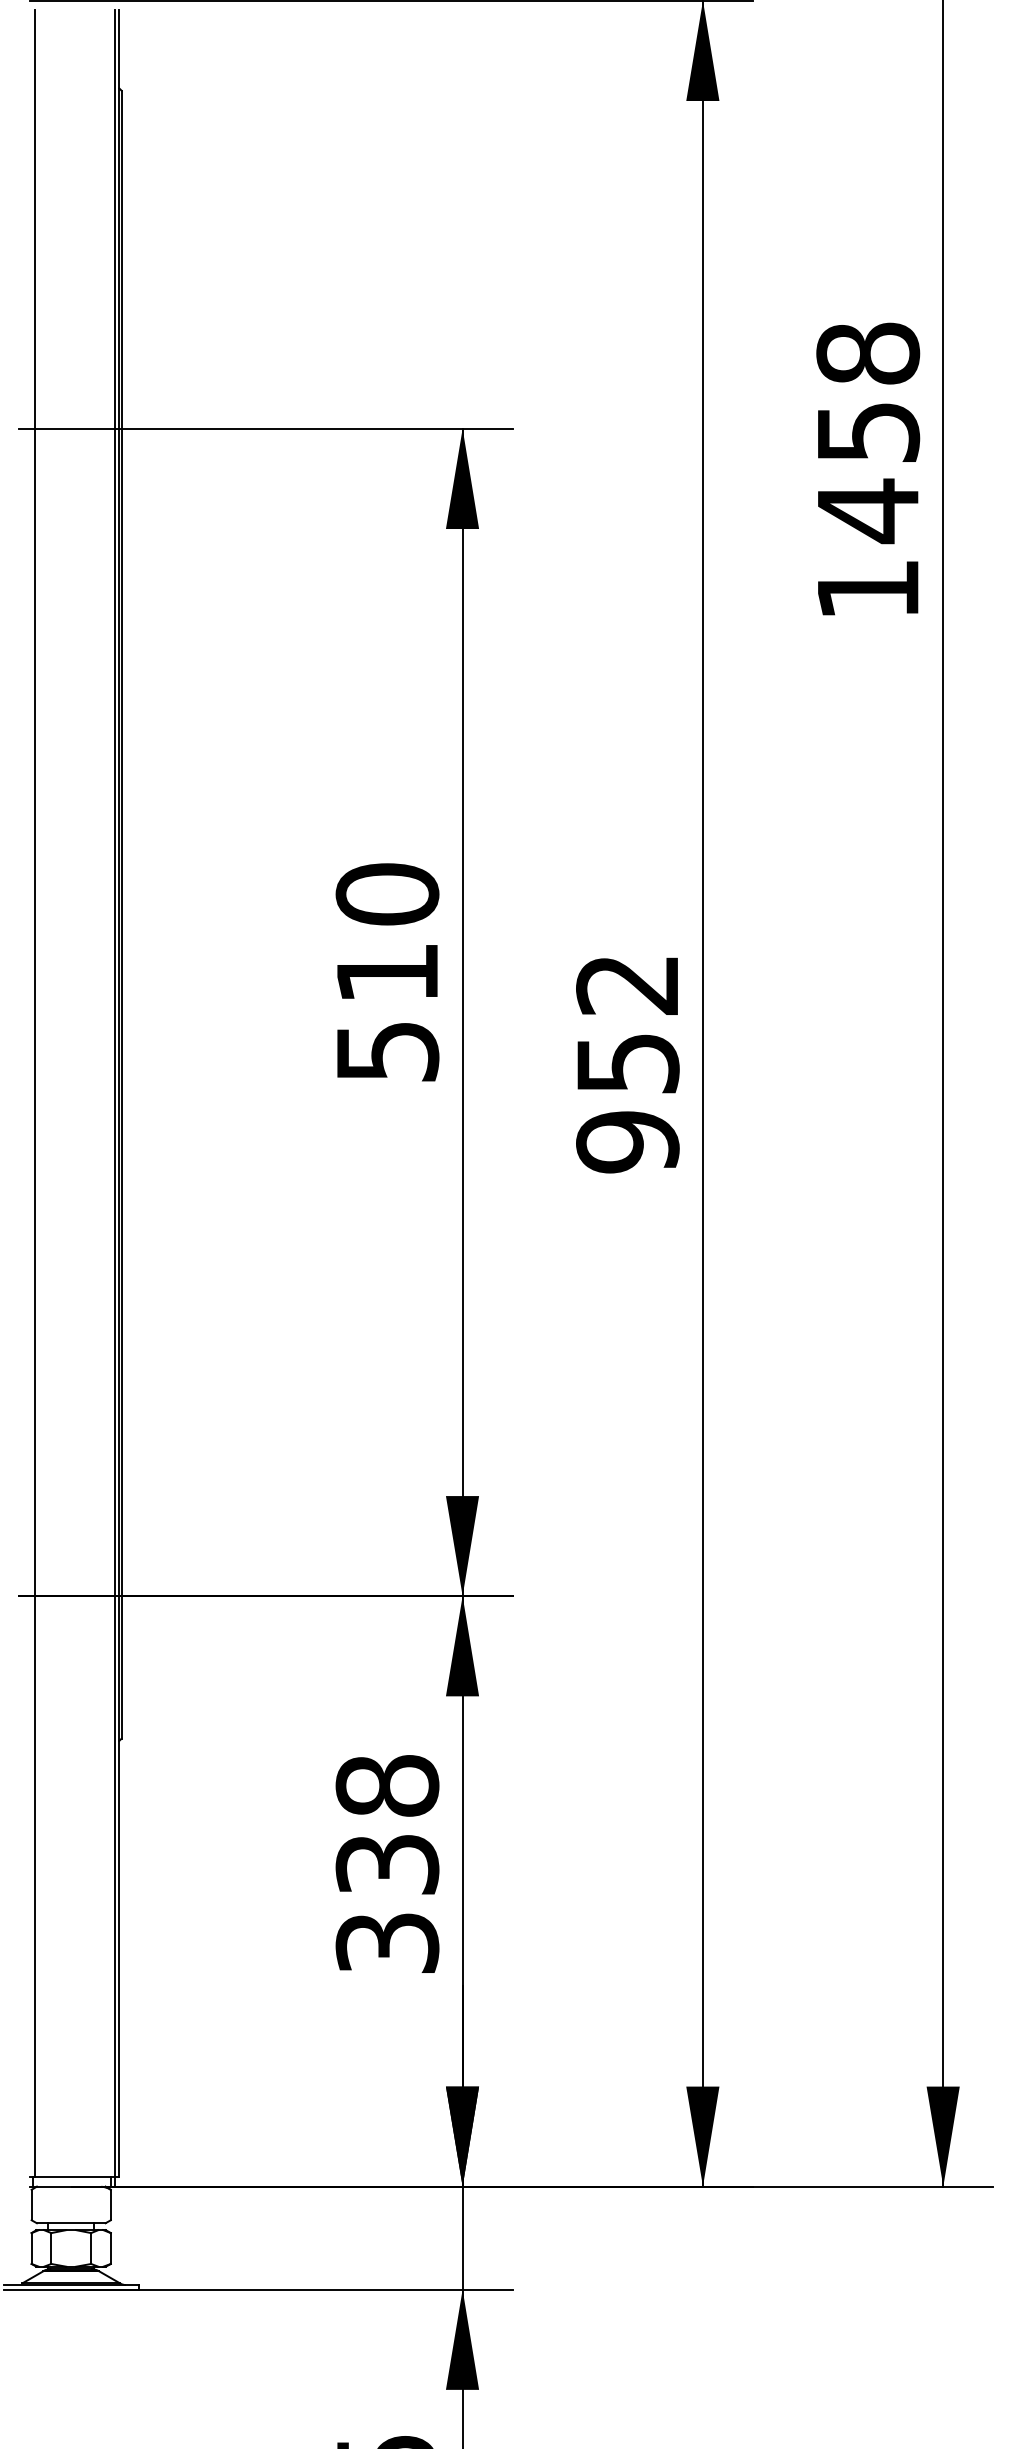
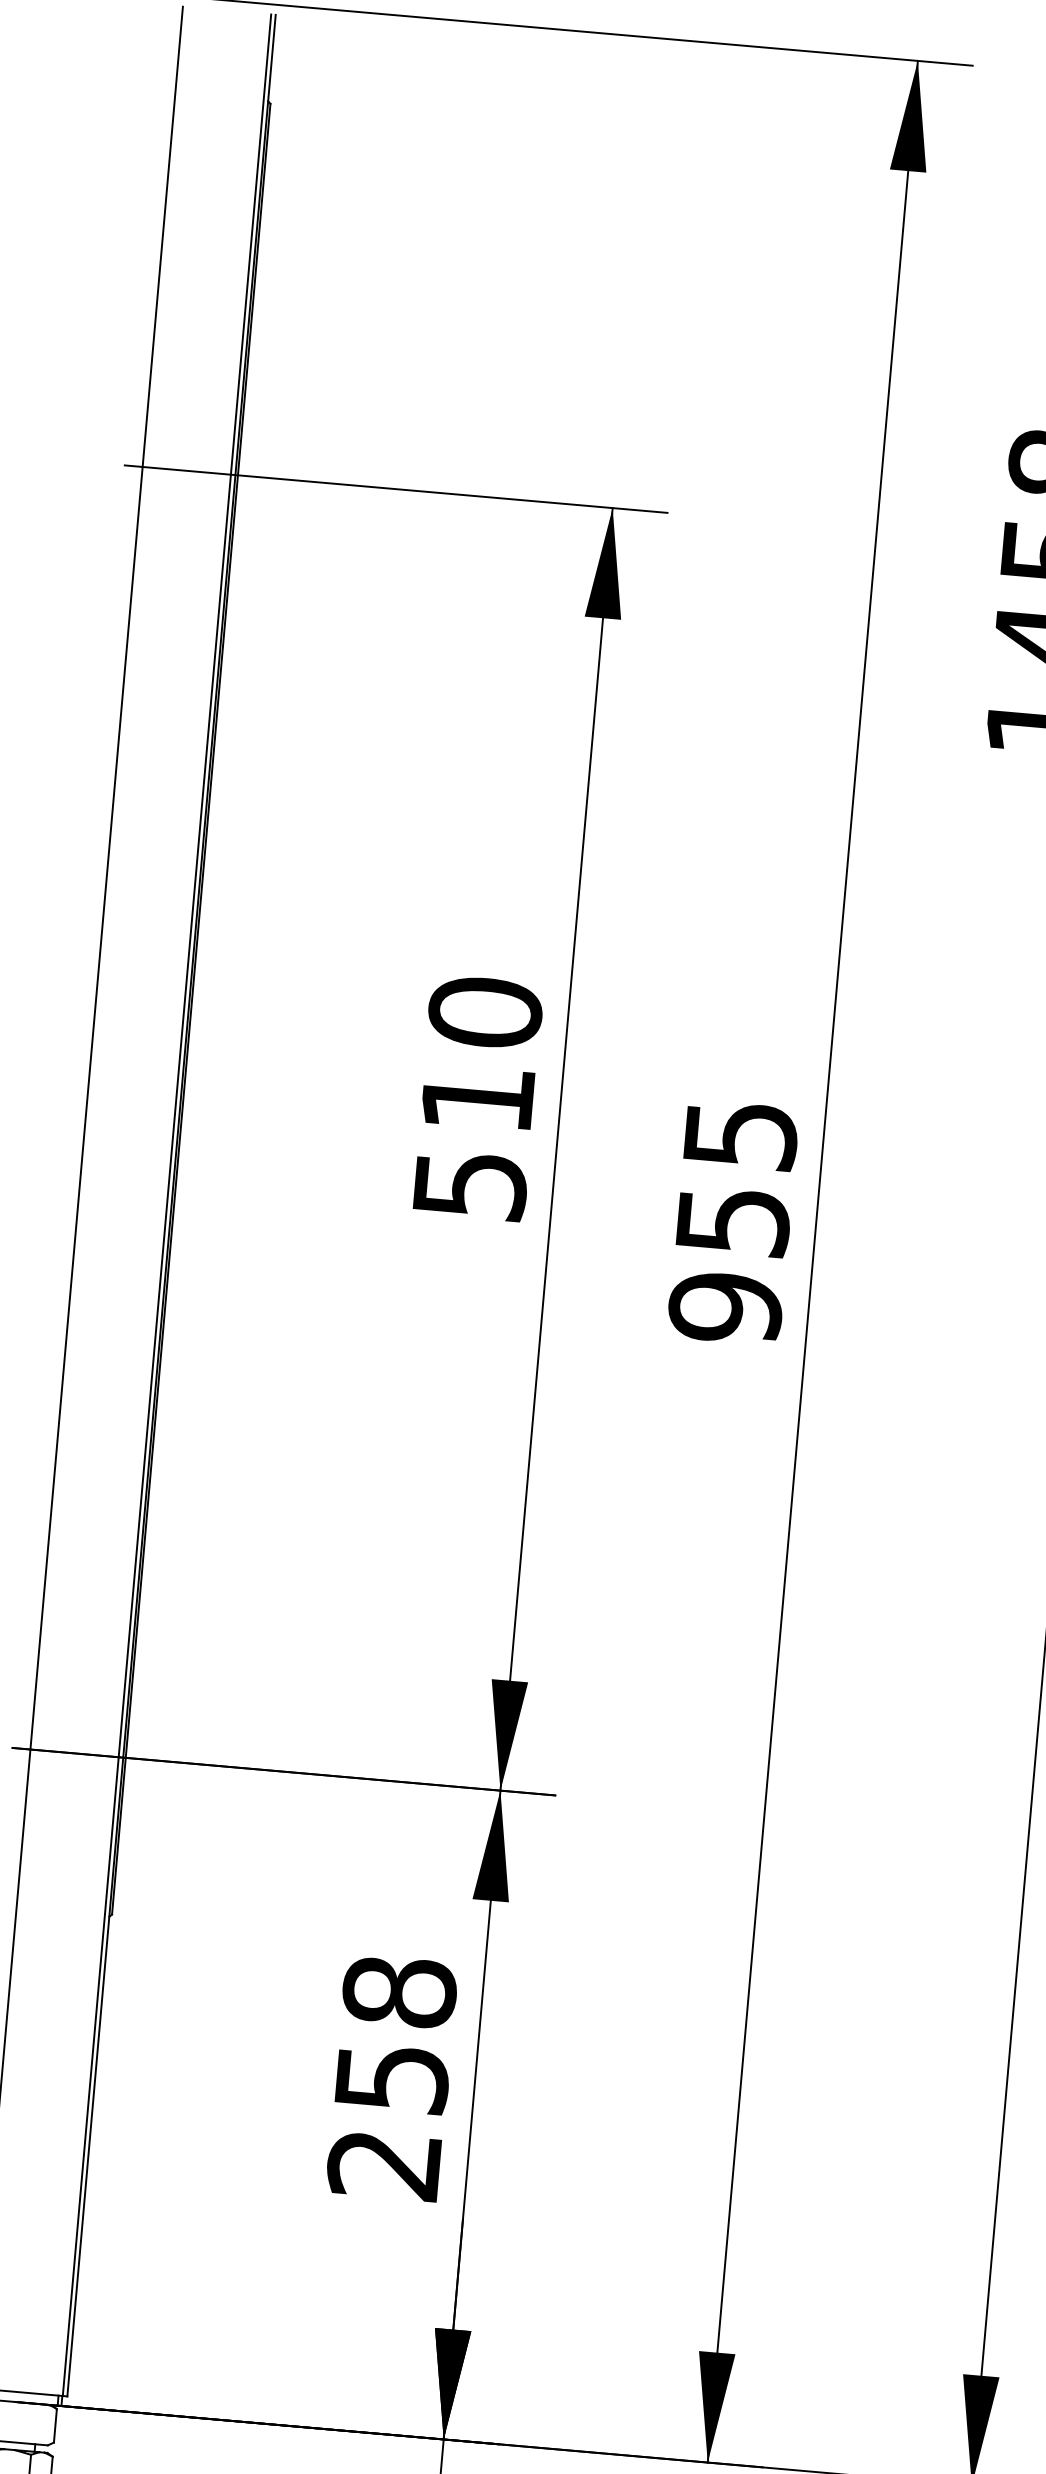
text: (627, 985) -> (740, 1135), 952 -> 955
text: (387, 1904) -> (388, 2122), 338 -> 258

